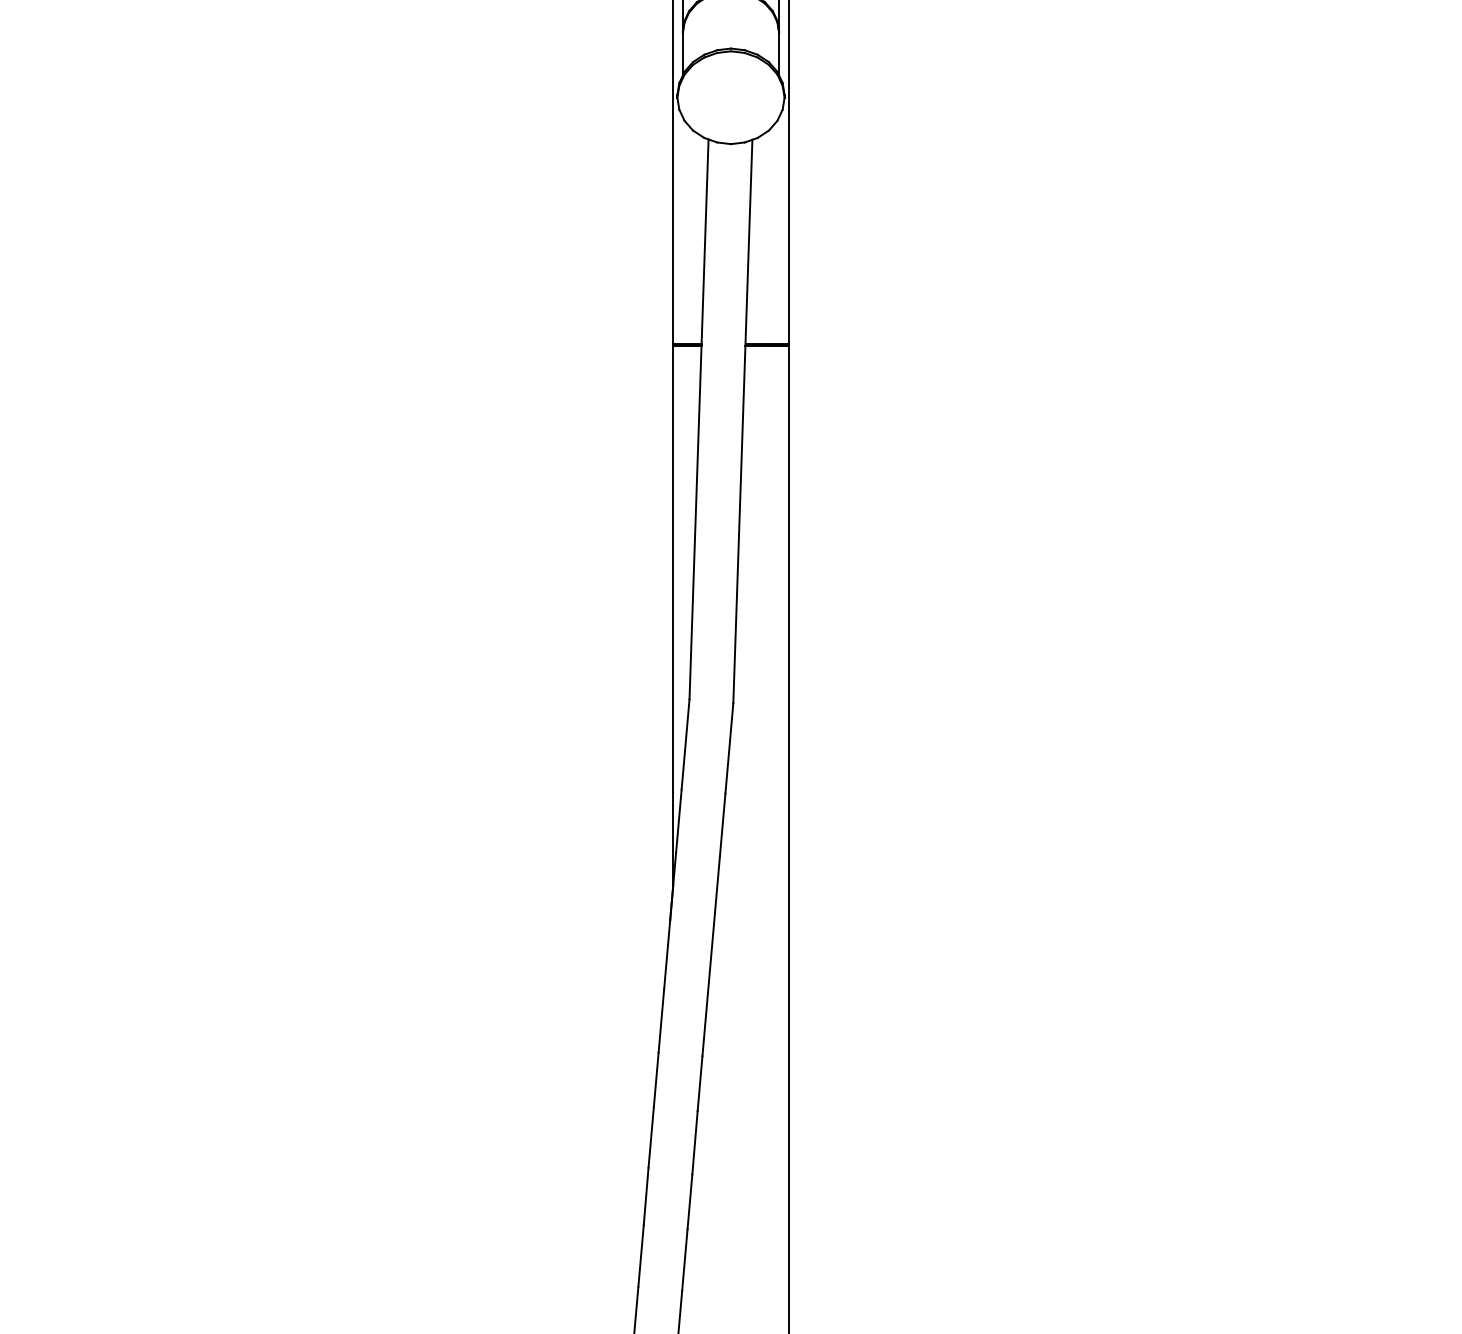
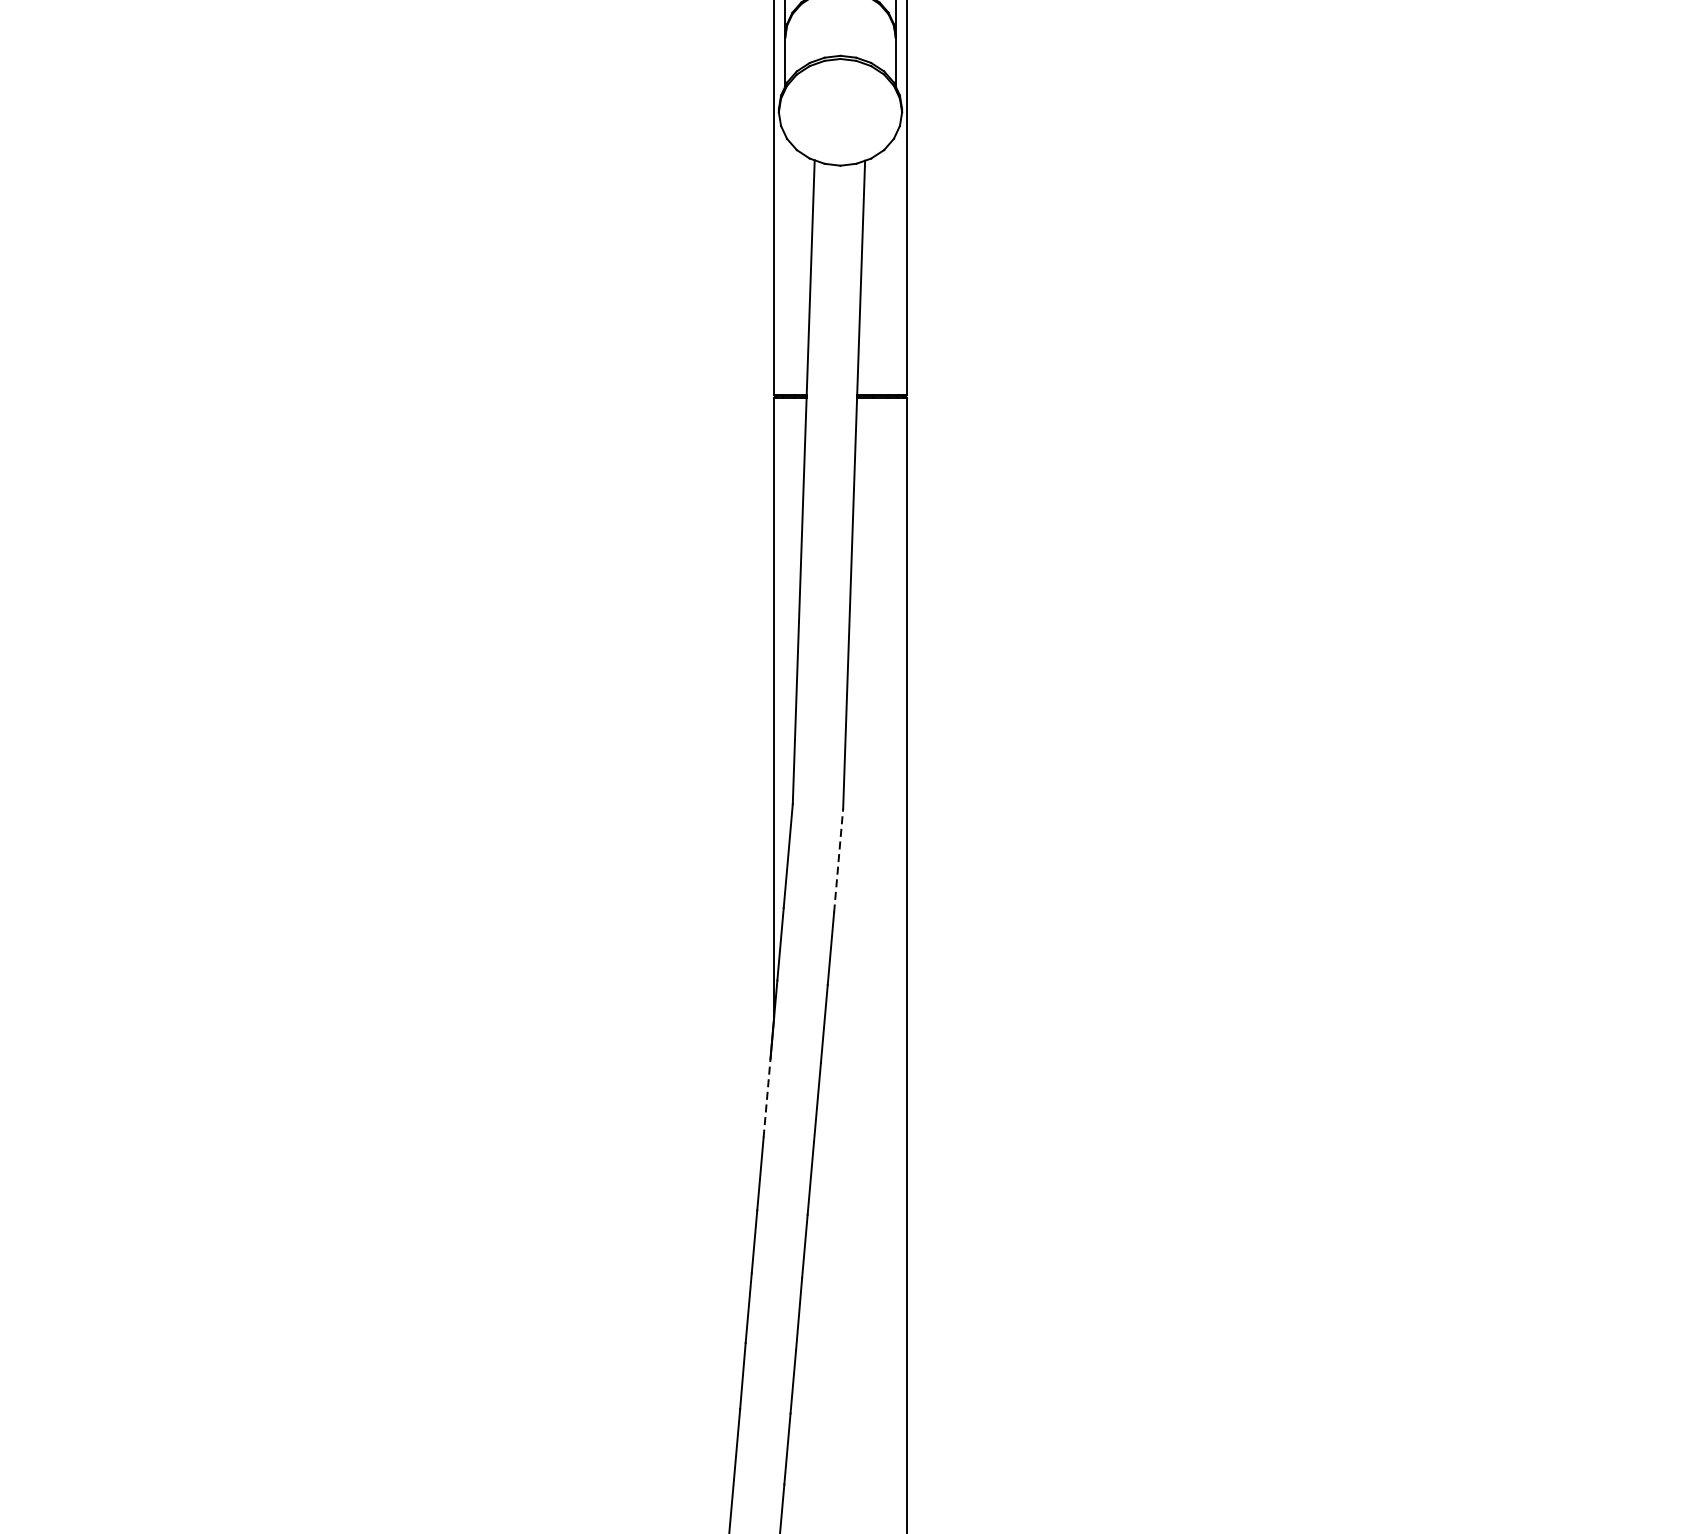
line: (729, 747) -> (838, 859), solid -> dashed
line: (667, 954) -> (767, 1097), solid -> dashed

